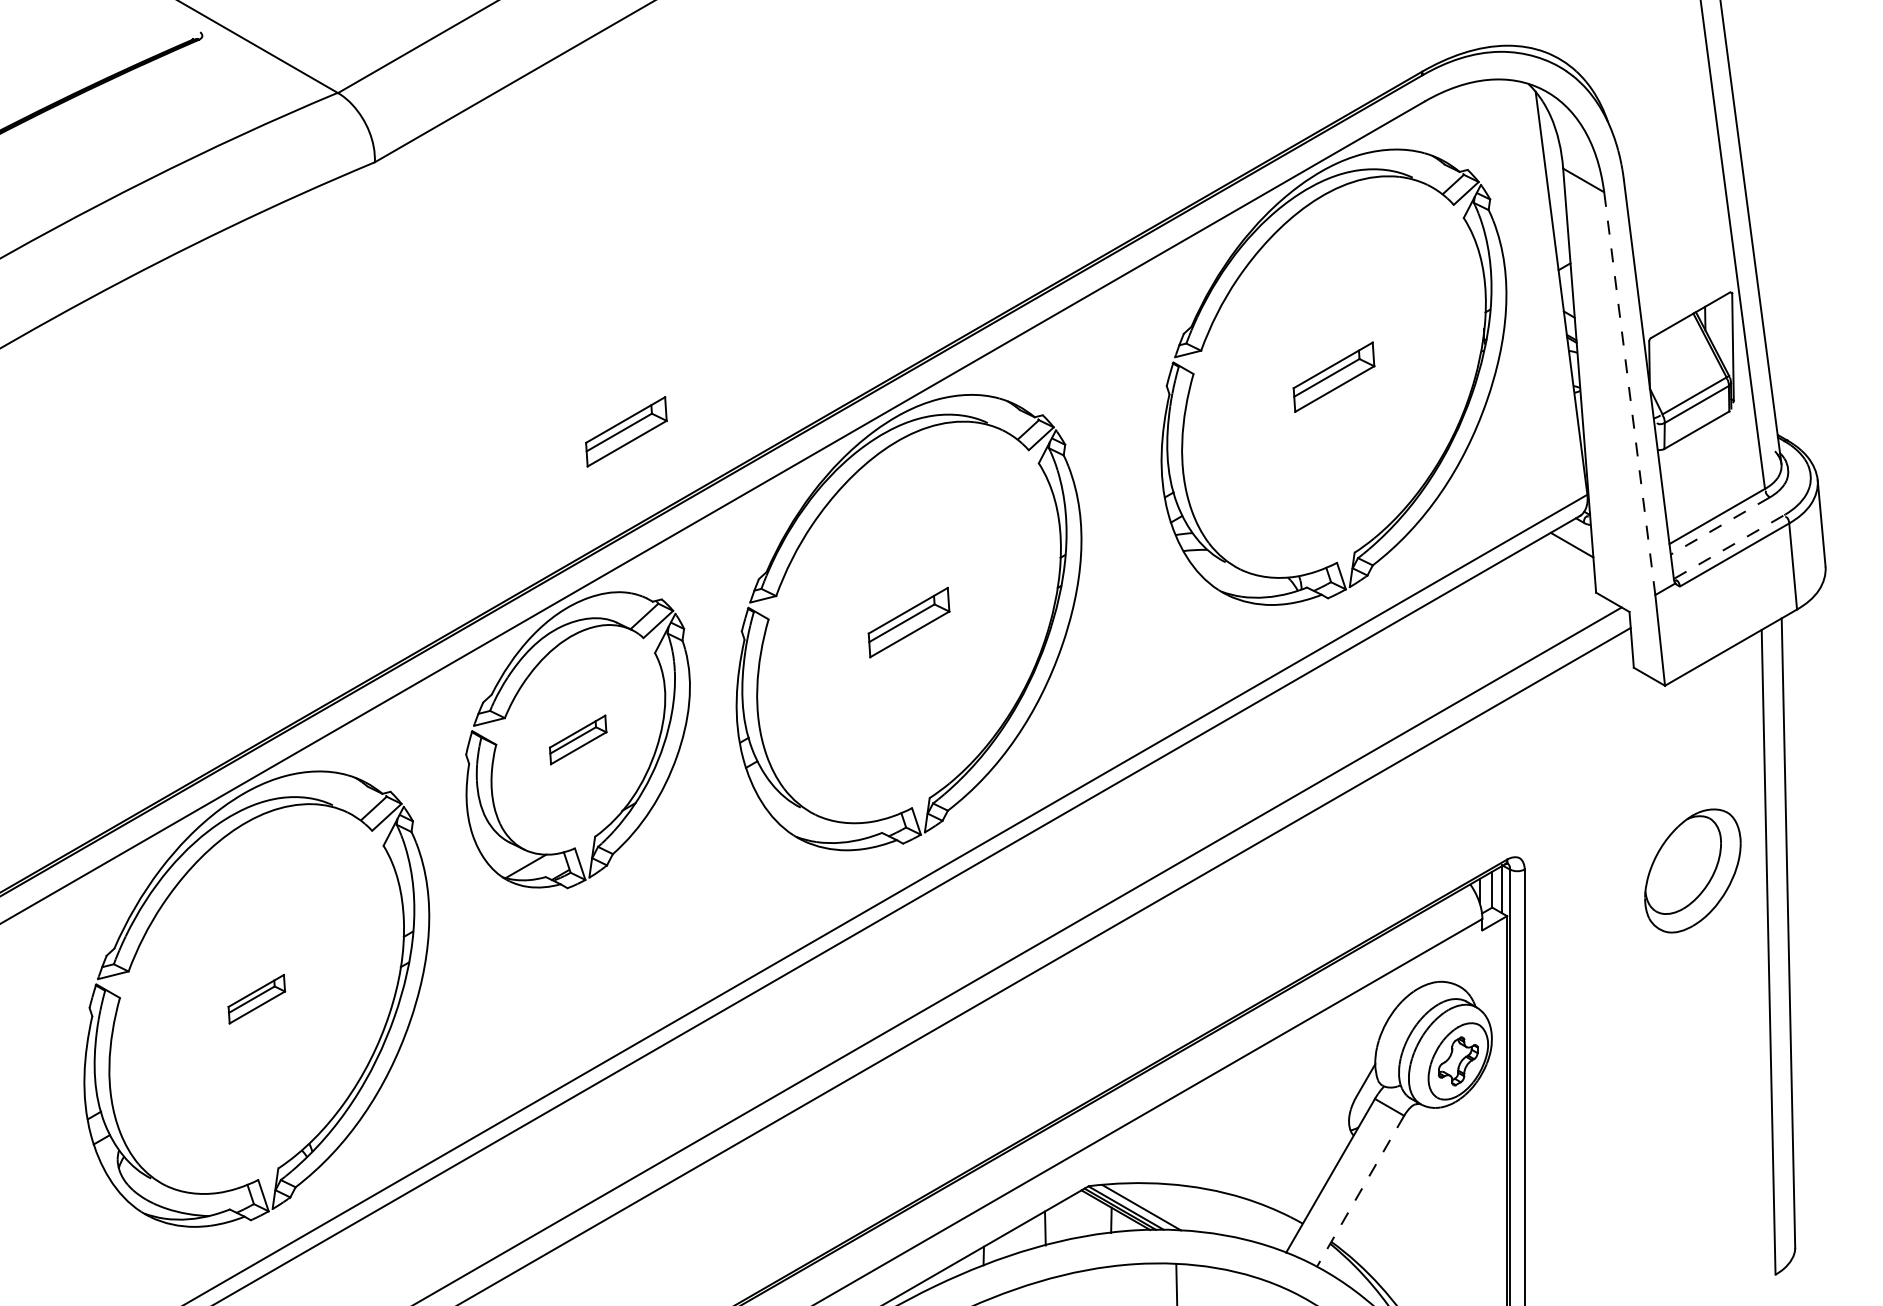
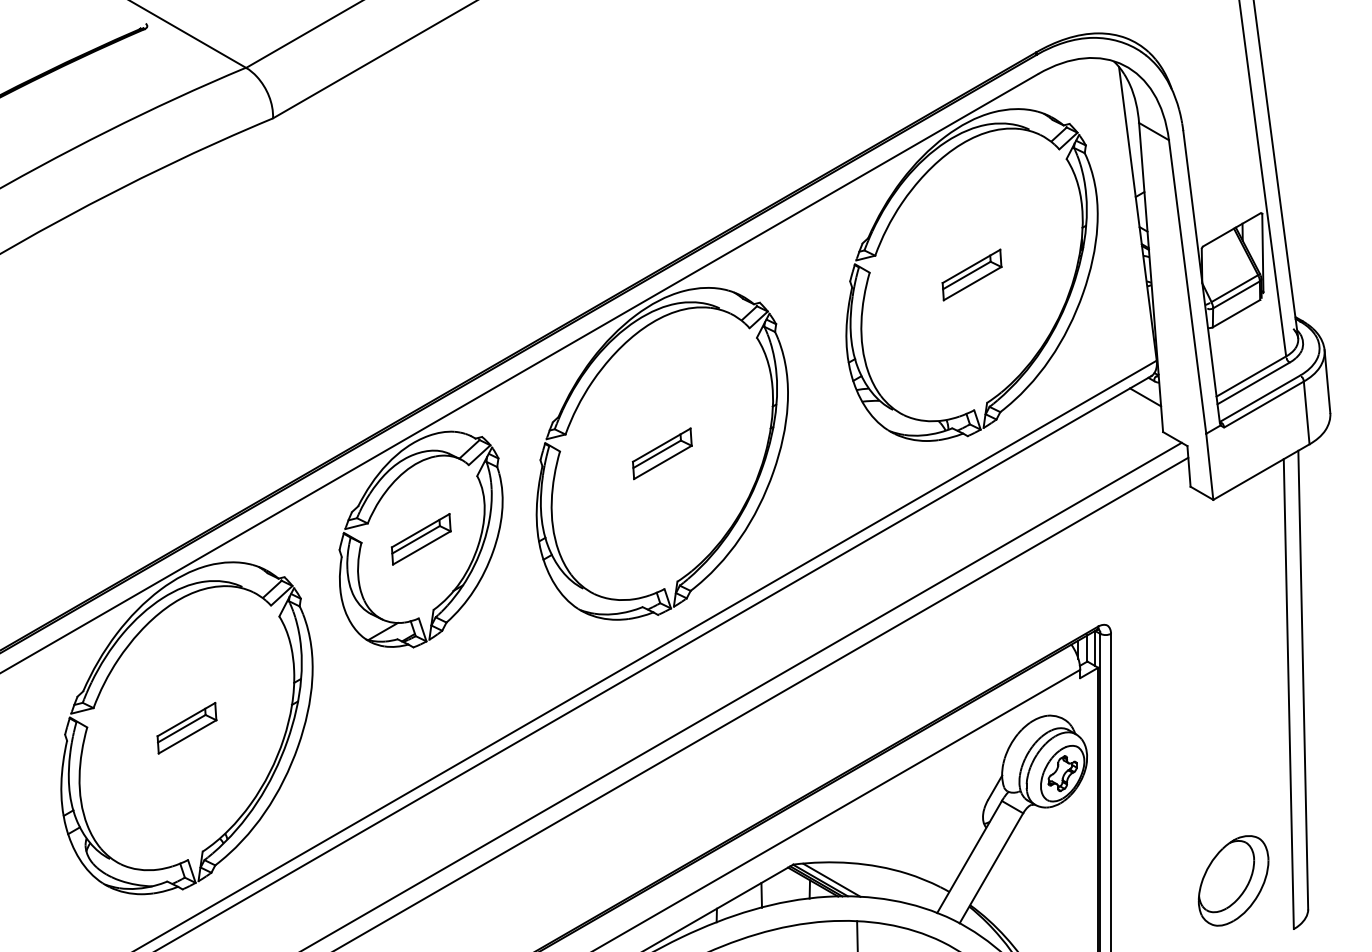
line: (1629, 392) -> (1187, 286), dashed -> solid
part: (625, 431) -> (455, 314), removed
line: (1720, 526) -> (1253, 383), dashed -> solid
line: (1729, 546) -> (1260, 398), dashed -> solid
part: (577, 740) -> (420, 539), size x1.43
part: (1692, 870) -> (1233, 880), moved
part: (256, 999) -> (186, 728), size x1.43
line: (1360, 1191) -> (991, 868), dashed -> solid

